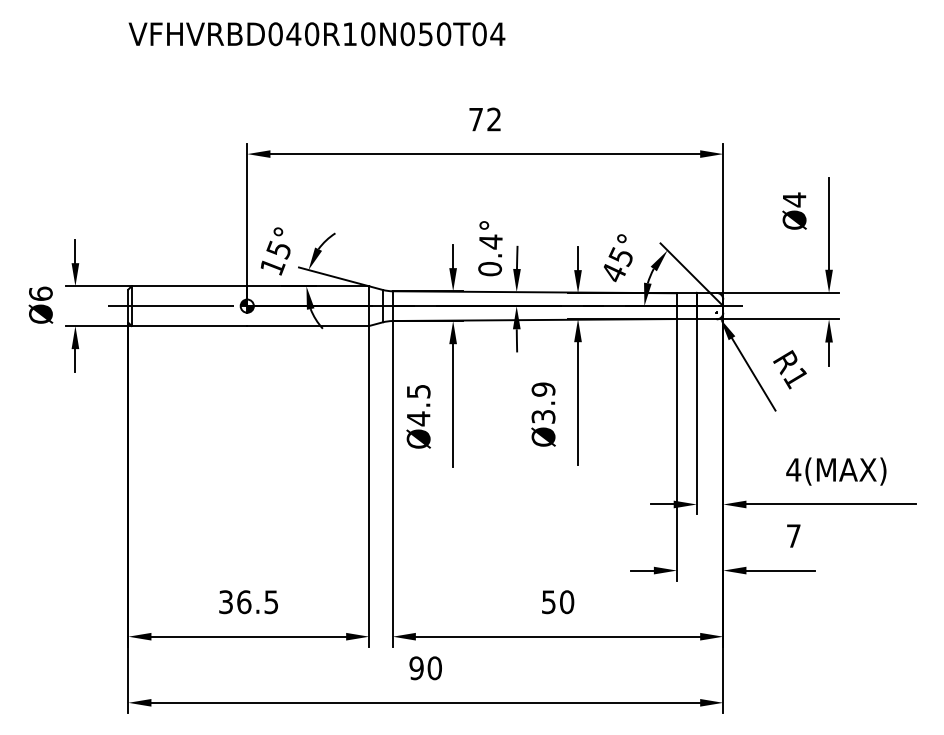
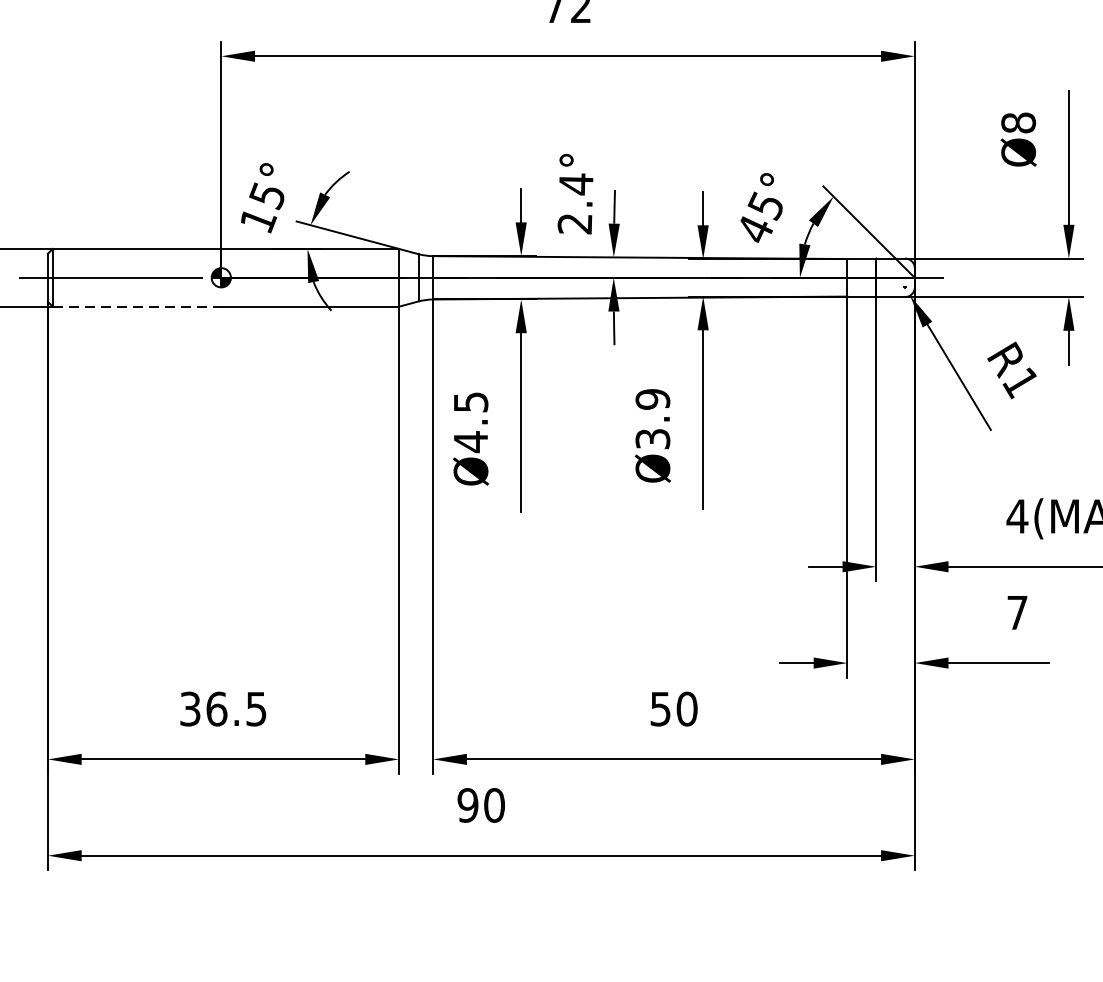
text: (794, 199) -> (1018, 122), Ø4 -> Ø8
text: (490, 269) -> (575, 224), 0.4° -> 2.4°
line: (189, 325) -> (137, 306), solid -> dashed

